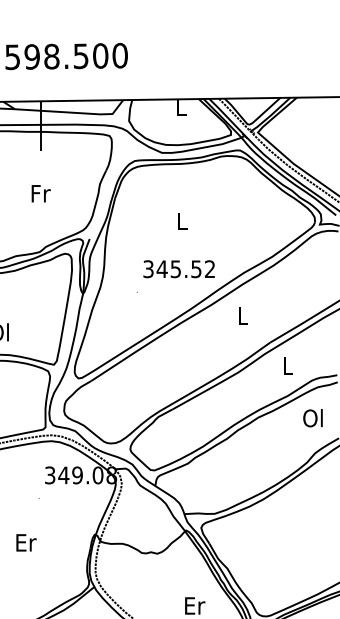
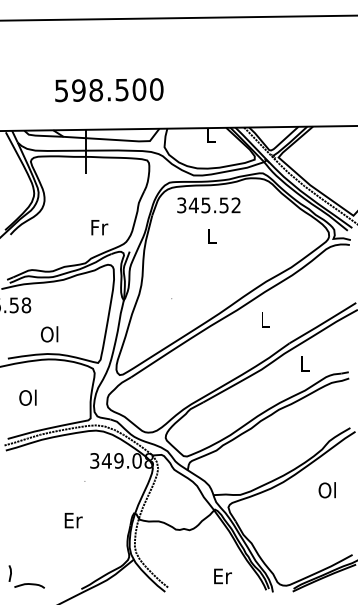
text: (40, 193) -> (99, 227), moved
text: (178, 269) -> (208, 205), moved
text: (312, 418) -> (326, 490), moved

